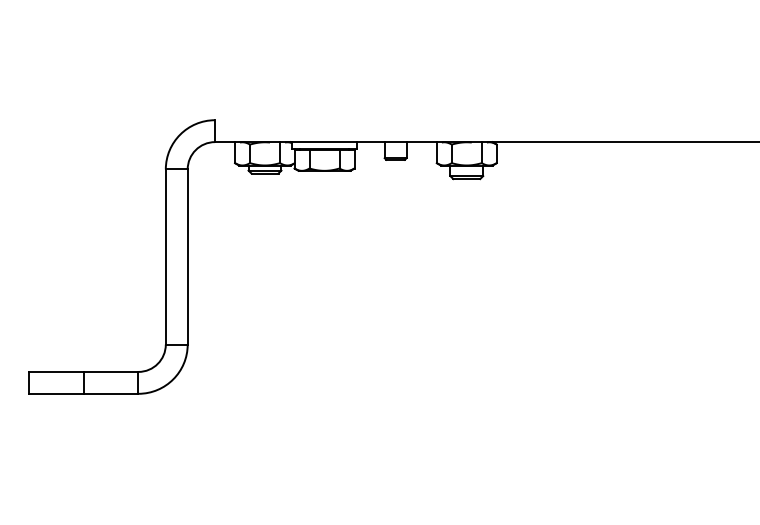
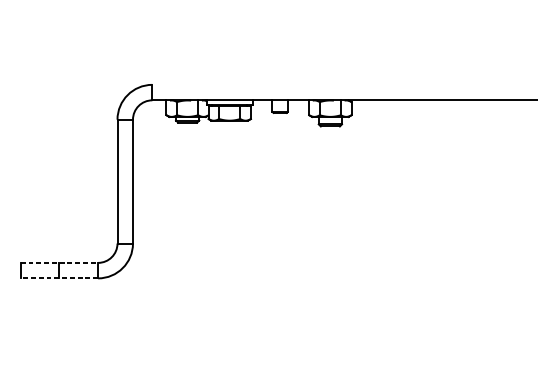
line: (83, 371) -> (59, 262), solid -> dashed
line: (83, 393) -> (59, 278), solid -> dashed

